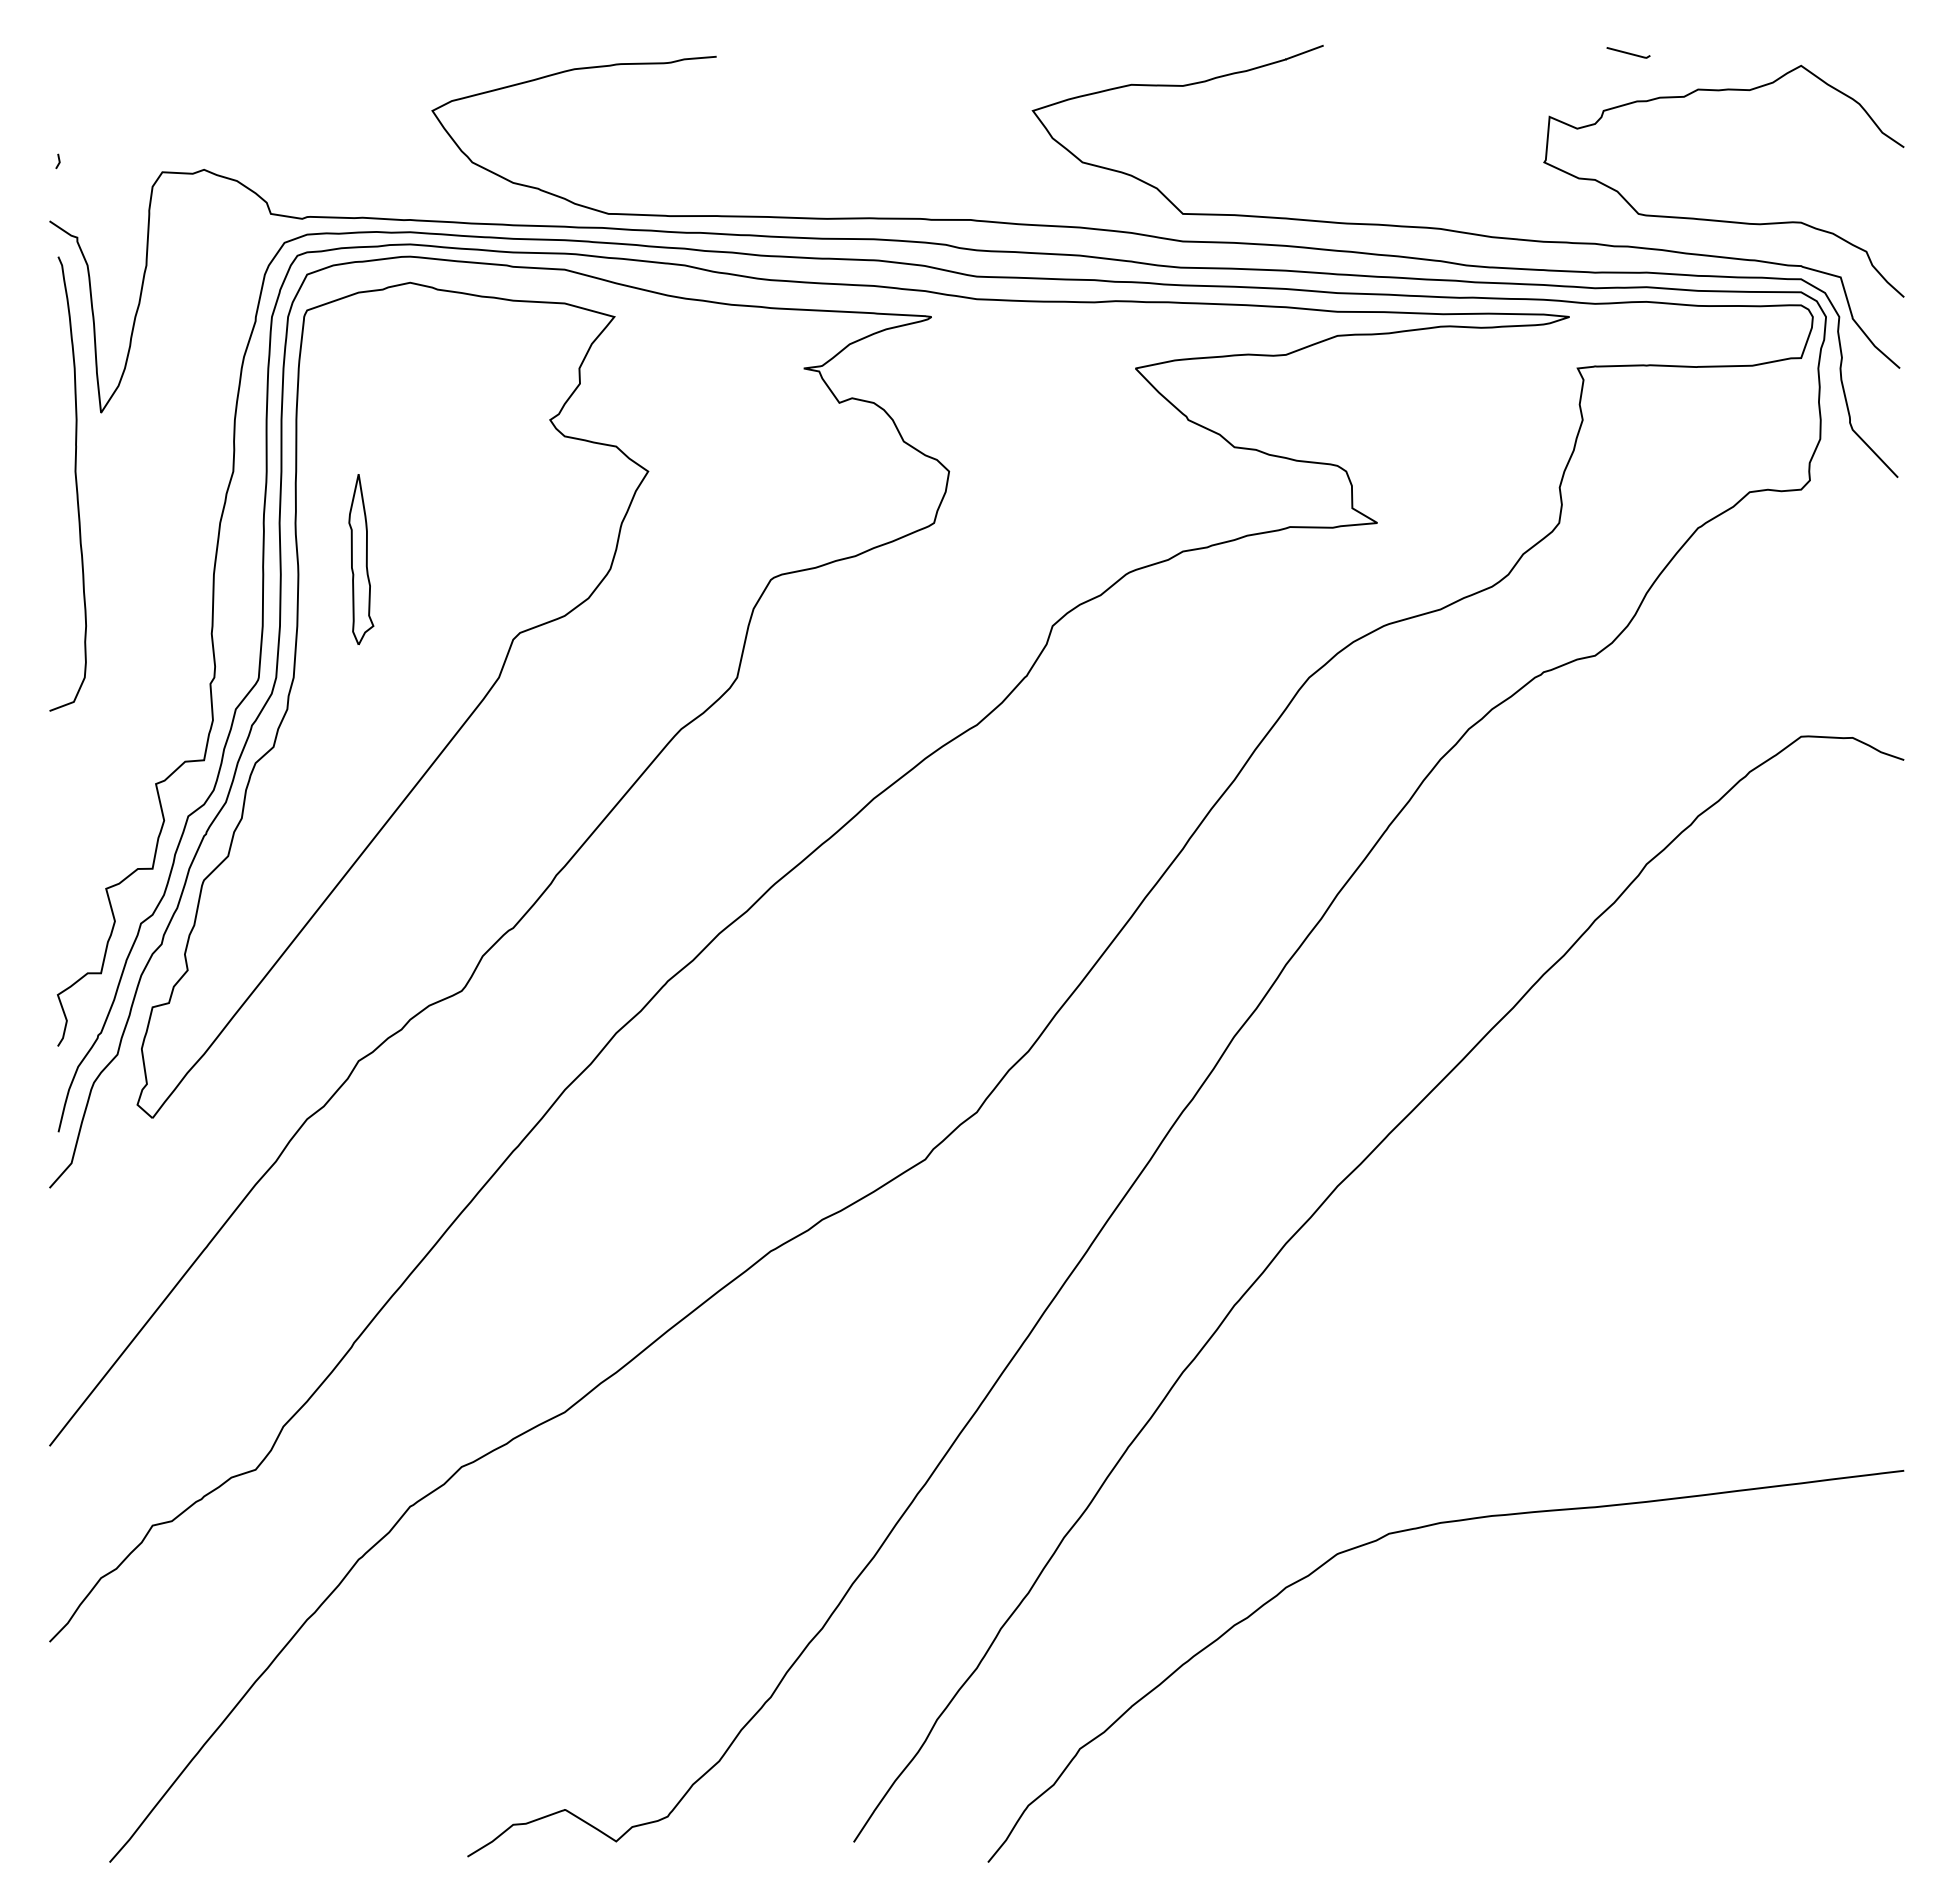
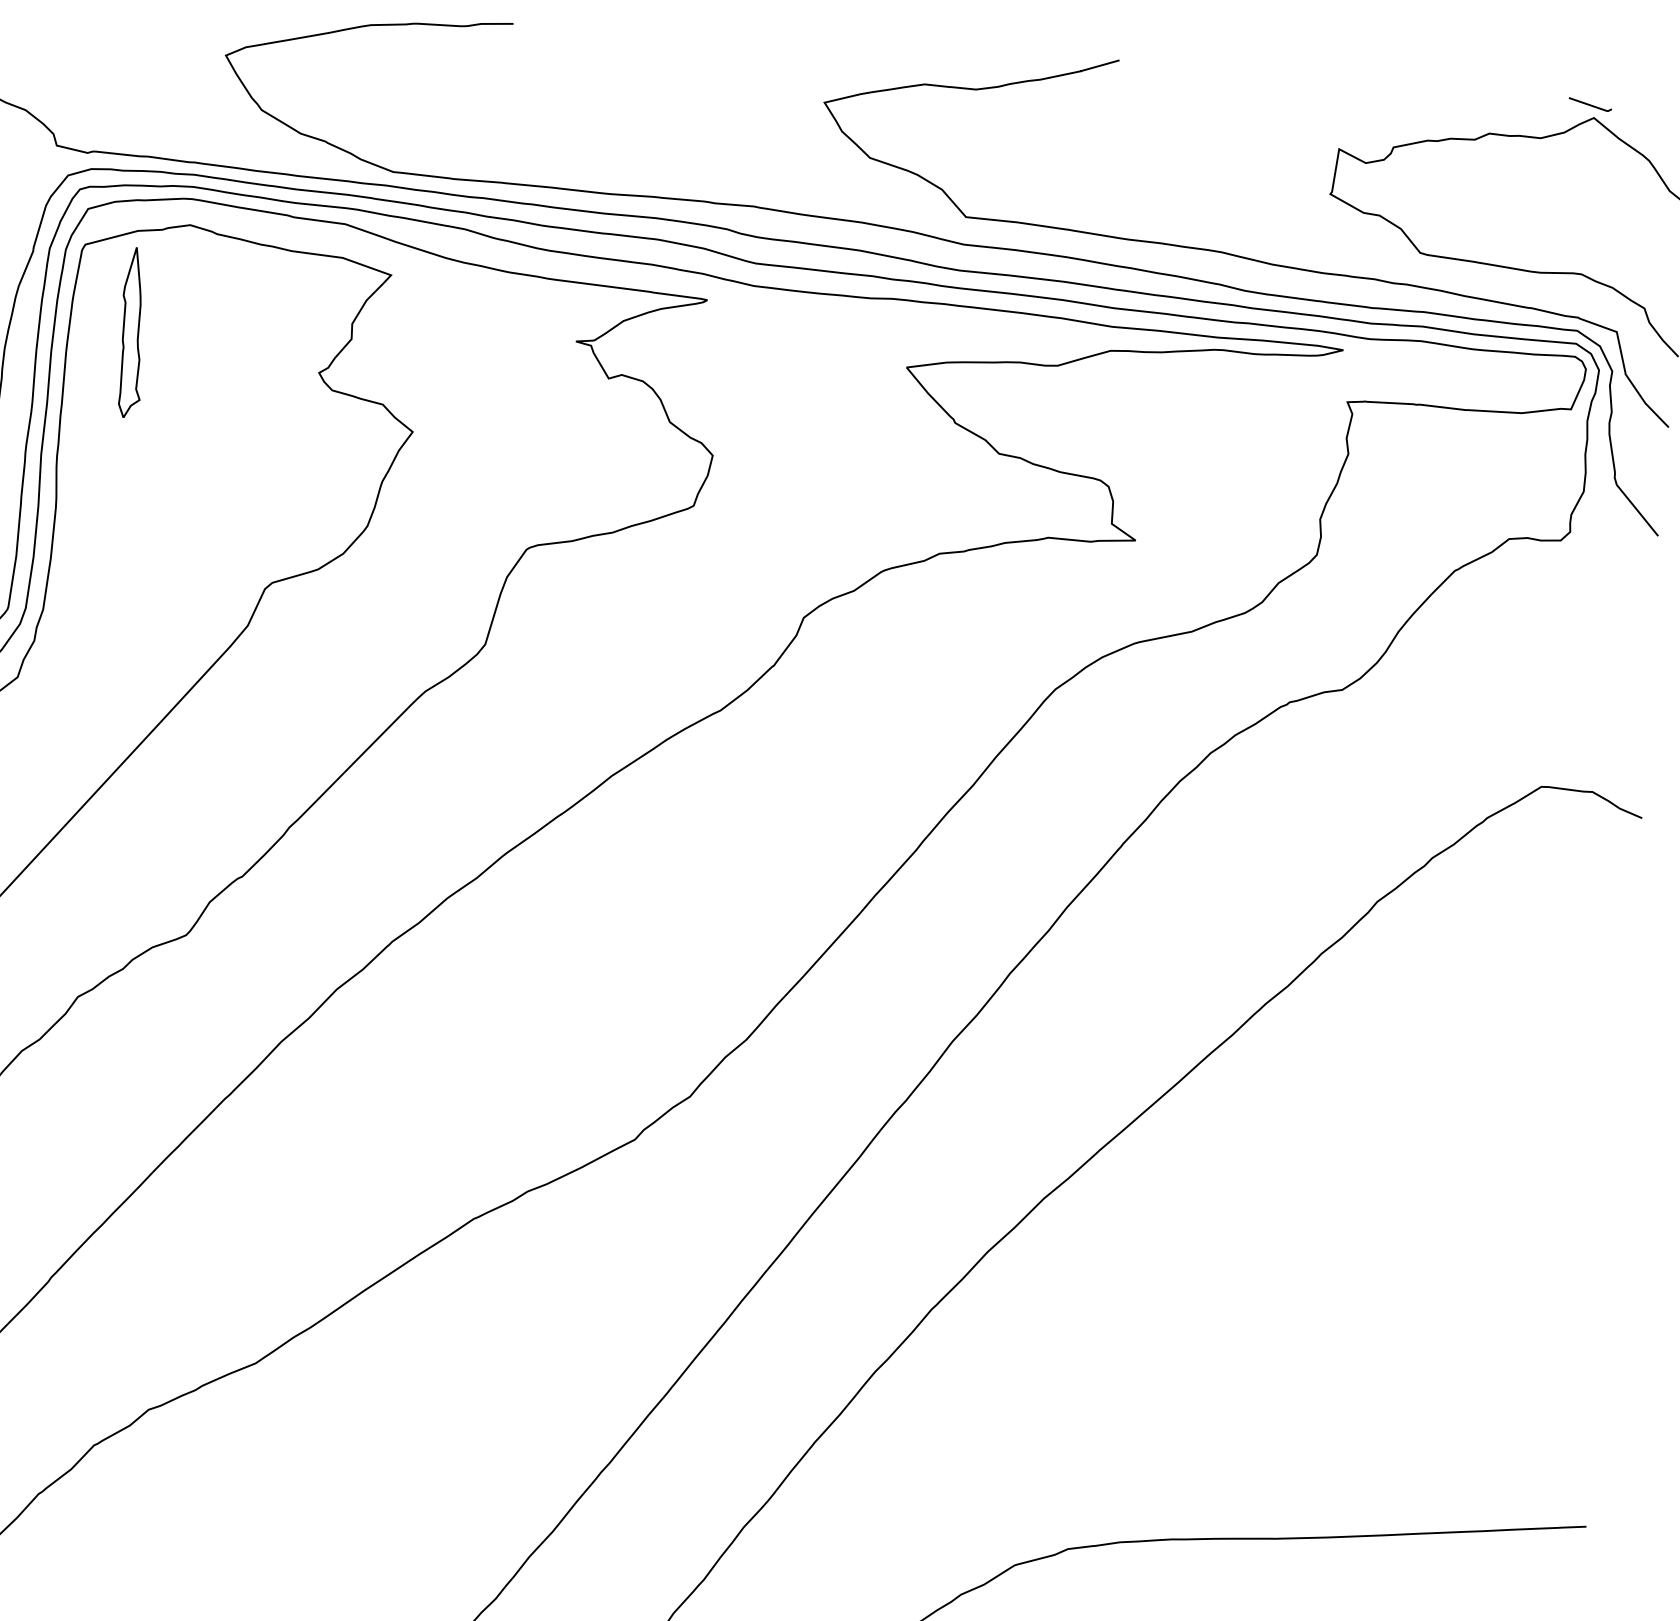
line: (1628, 52) -> (1590, 104), moved
part: (361, 559) -> (132, 332), moved

